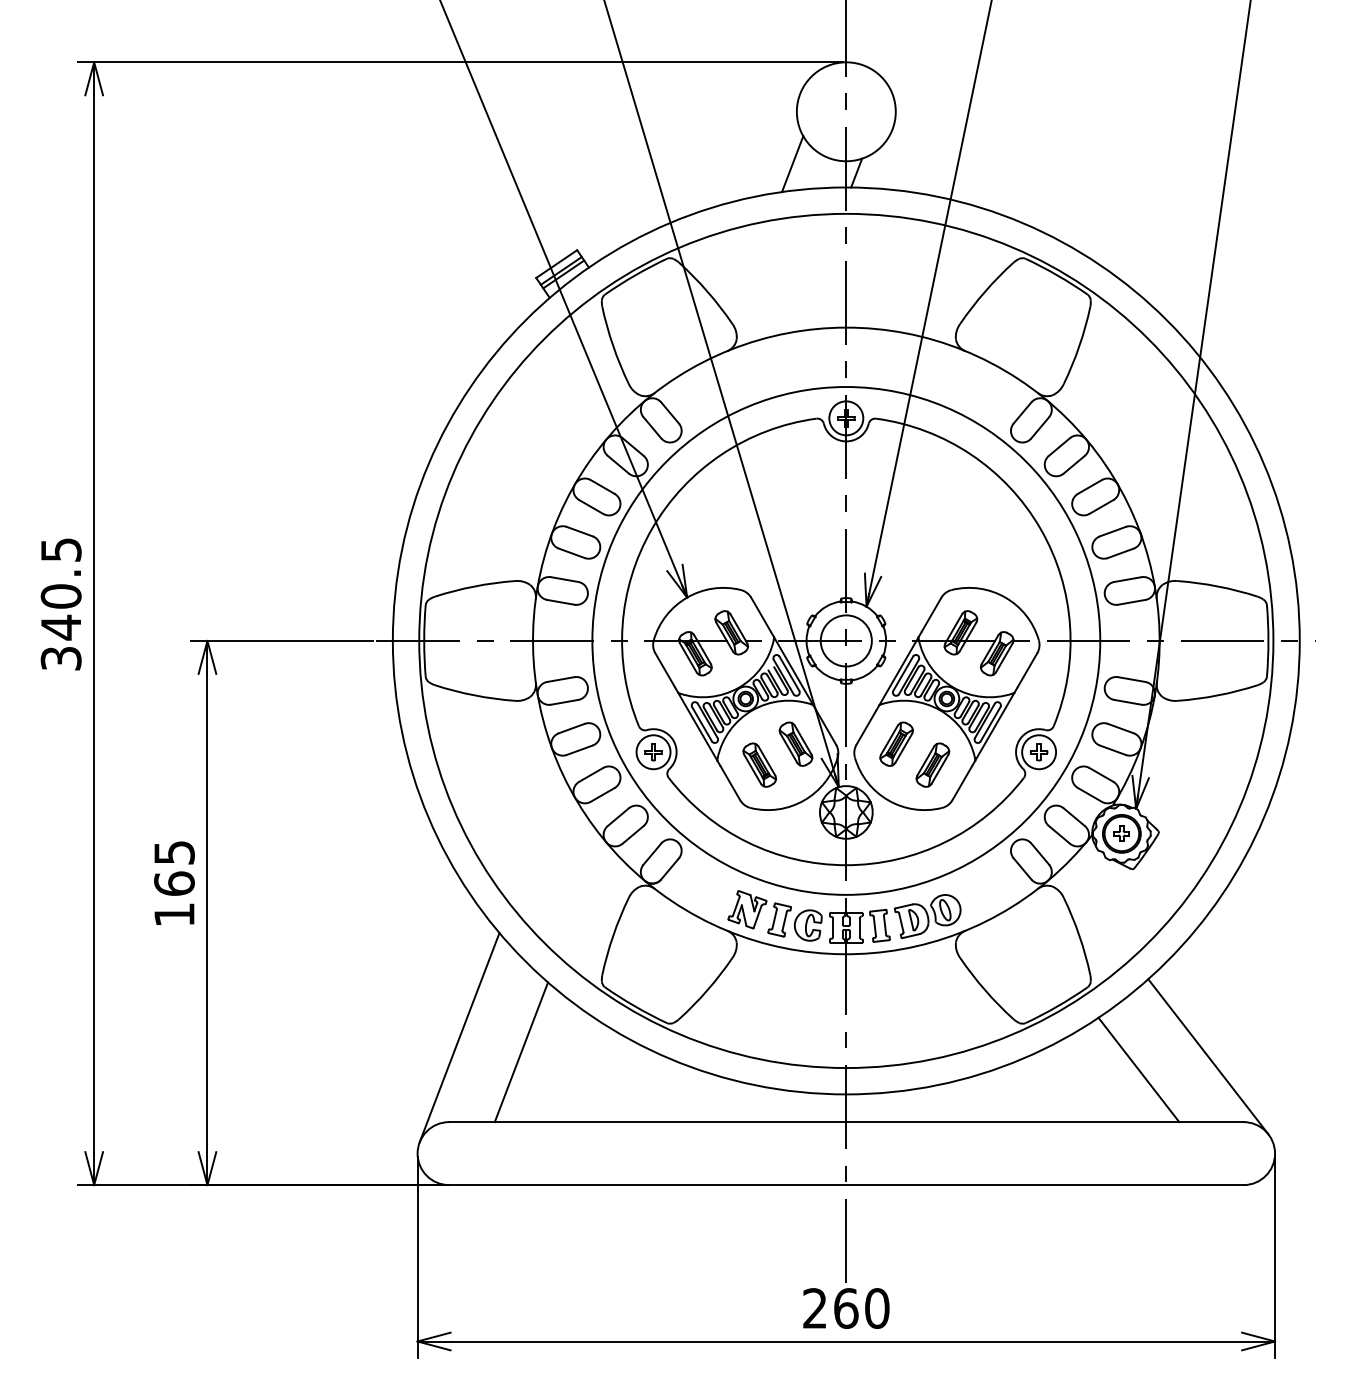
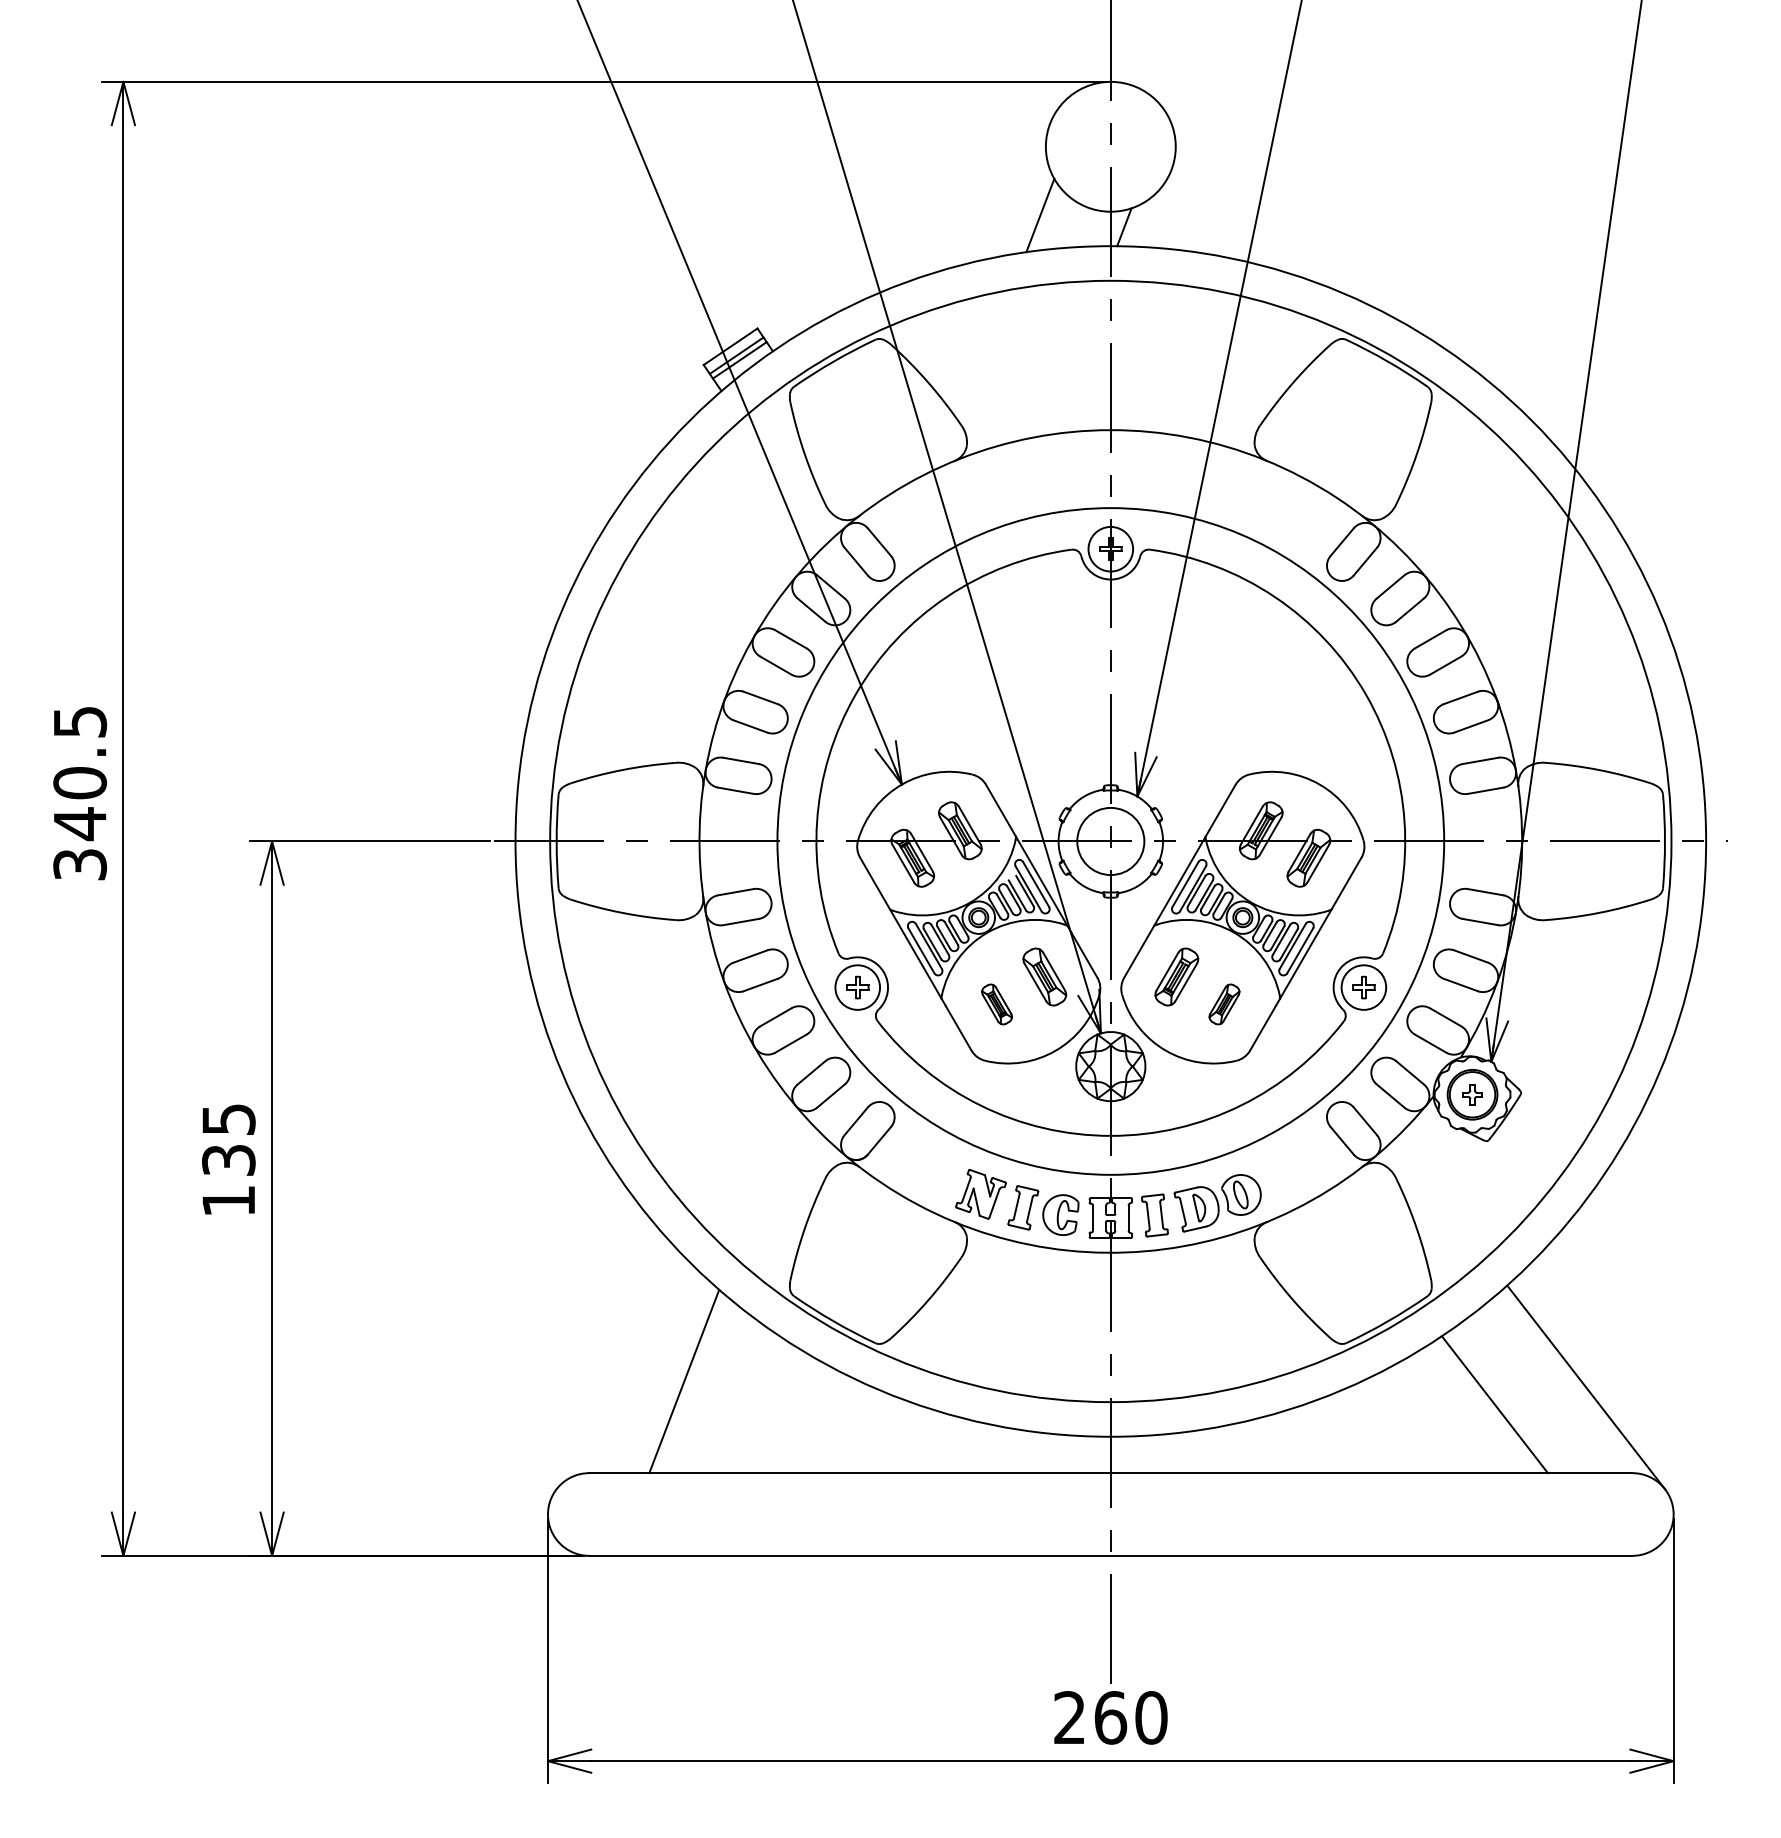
part: (759, 764) -> (996, 1003), size x0.7
part: (932, 764) -> (1223, 1003), size x0.7
text: (174, 883) -> (228, 1159), 165 -> 135
line: (459, 1037) -> (602, 1362), removed

